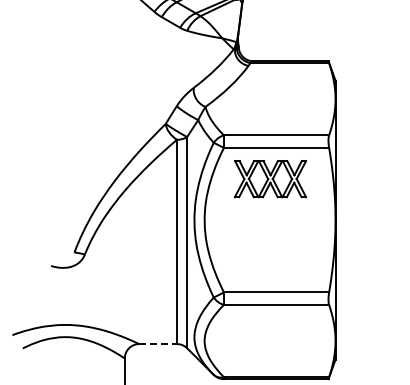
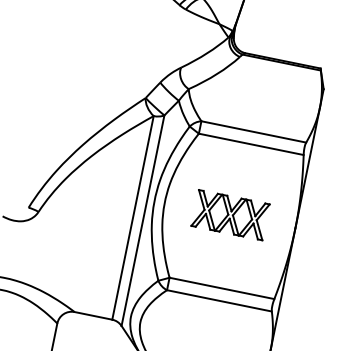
part: (270, 179) -> (230, 215), moved
line: (158, 344) -> (93, 316), dashed -> solid

